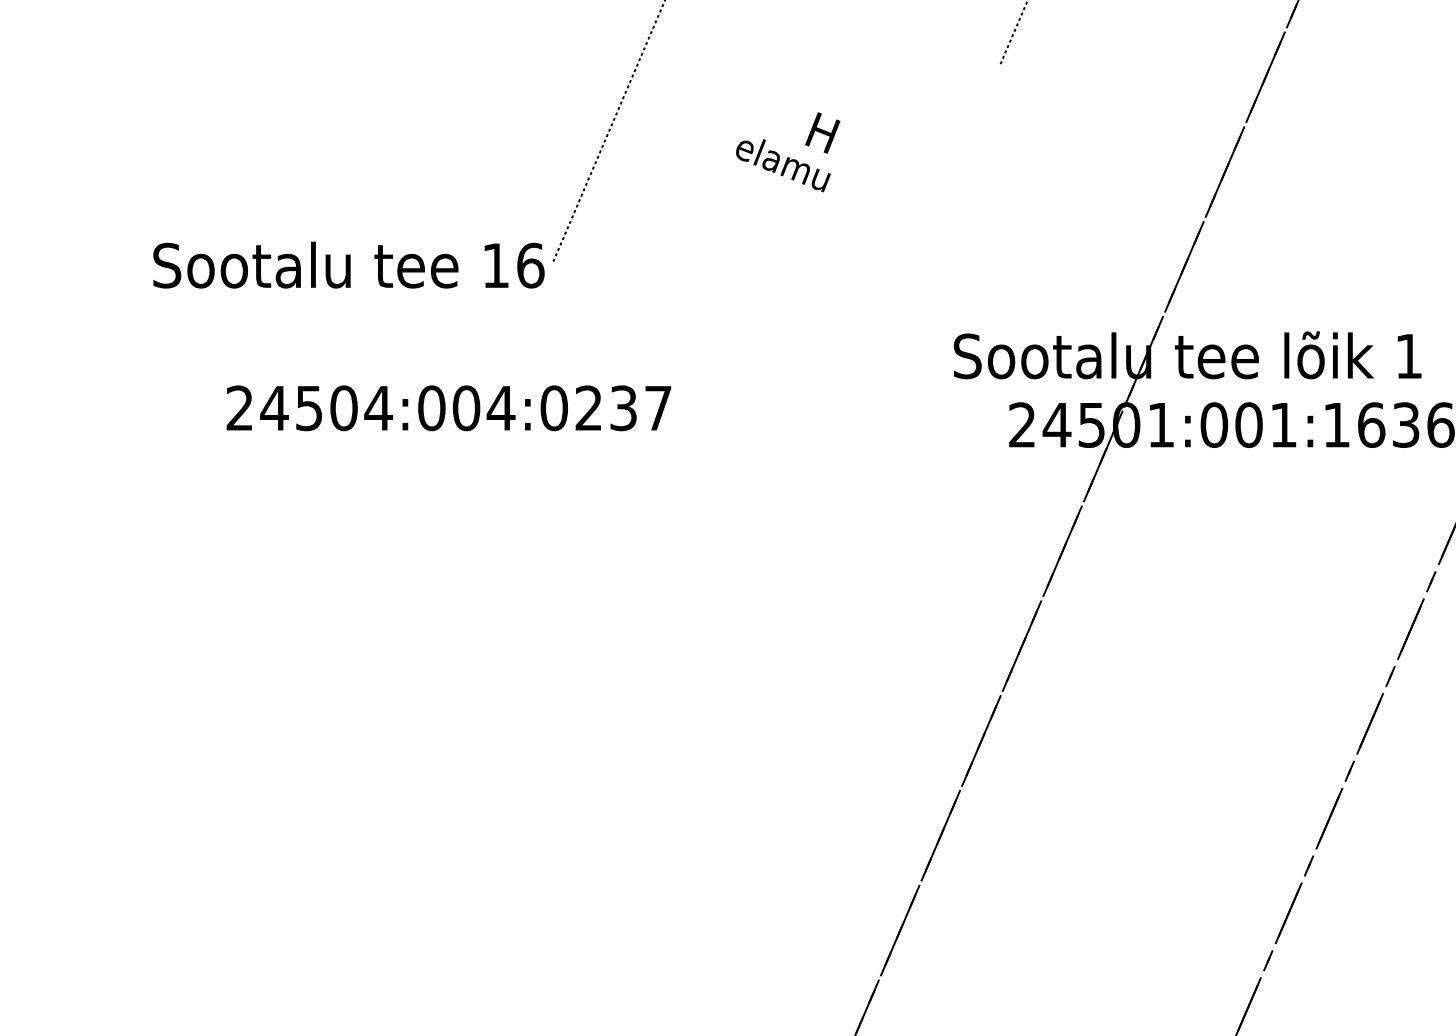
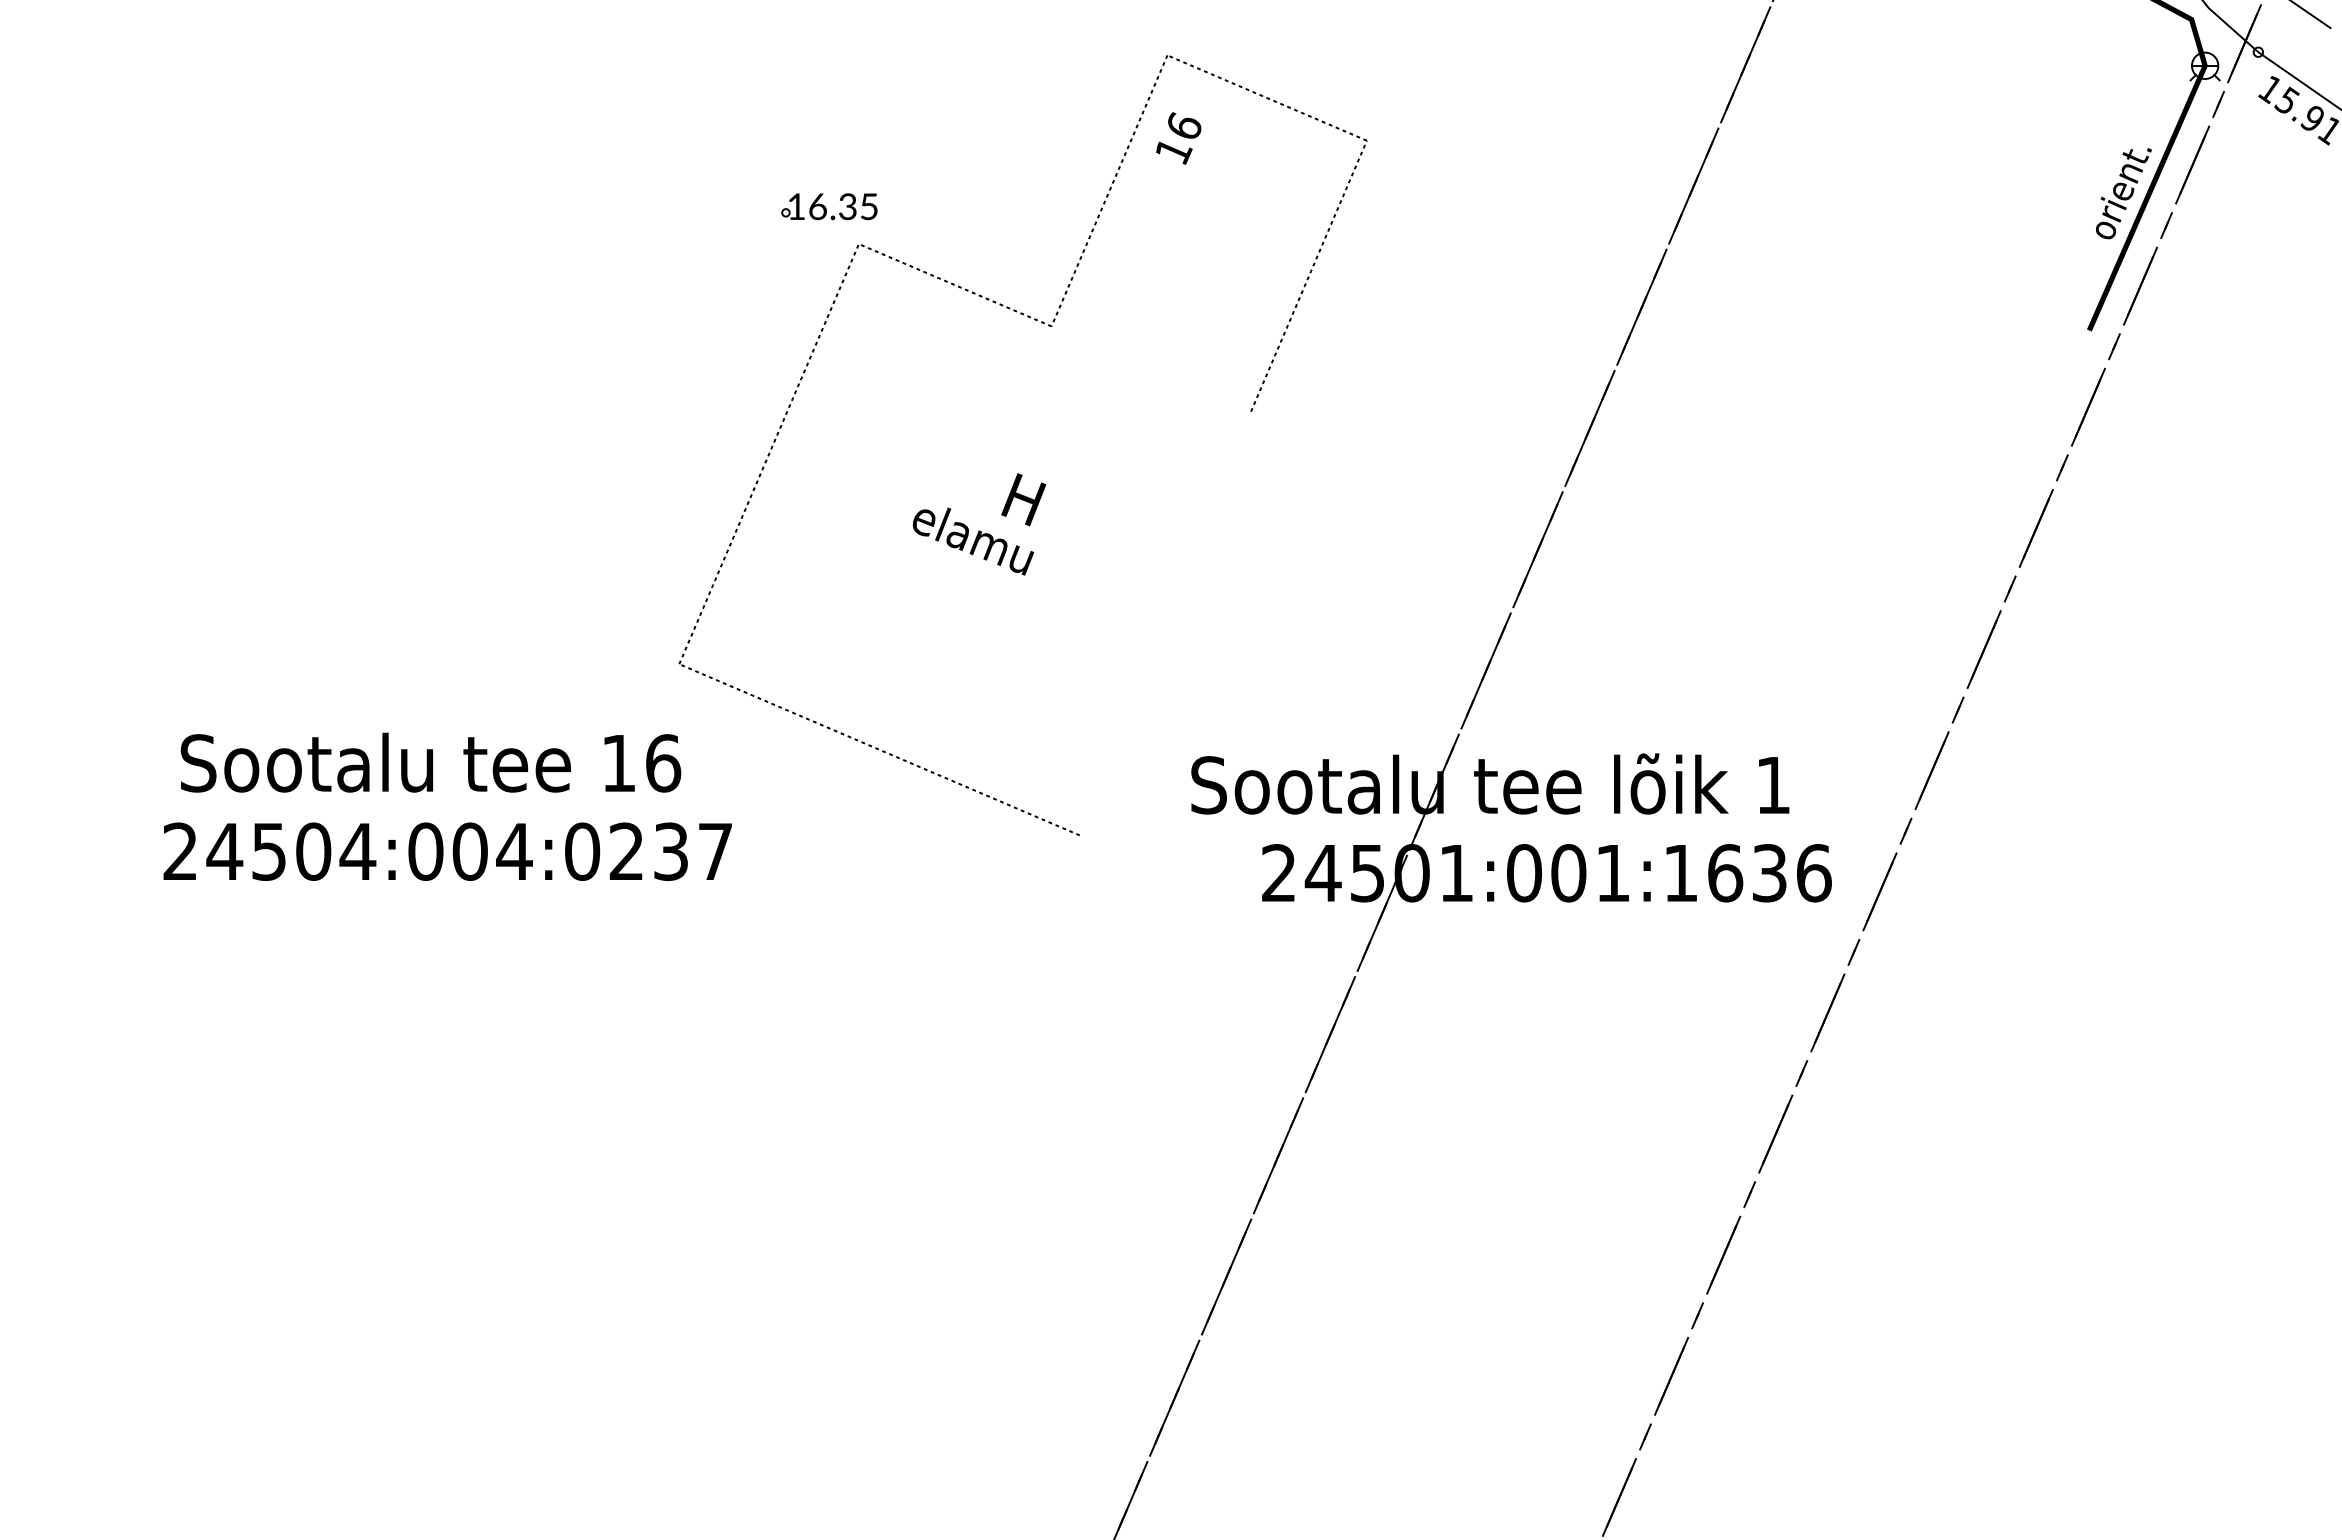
text: (348, 264) -> (430, 762), moved
line: (709, 328) -> (879, 749), added
text: (448, 408) -> (447, 851), moved

